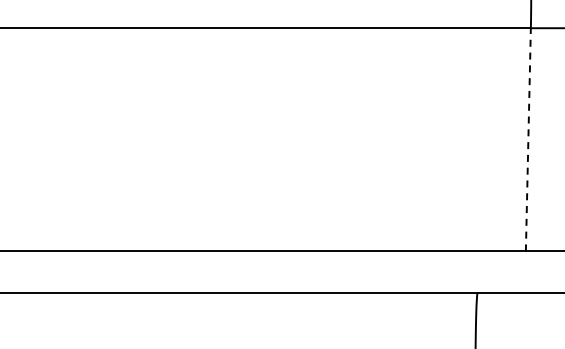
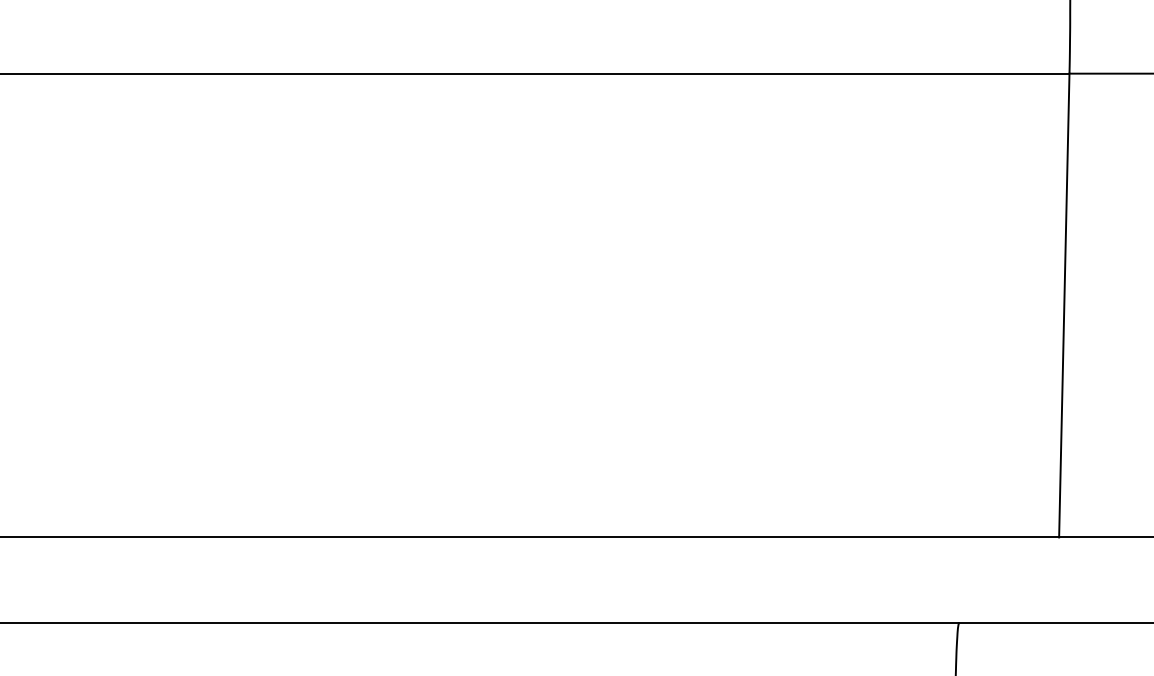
line: (528, 139) -> (1064, 304), dashed -> solid

